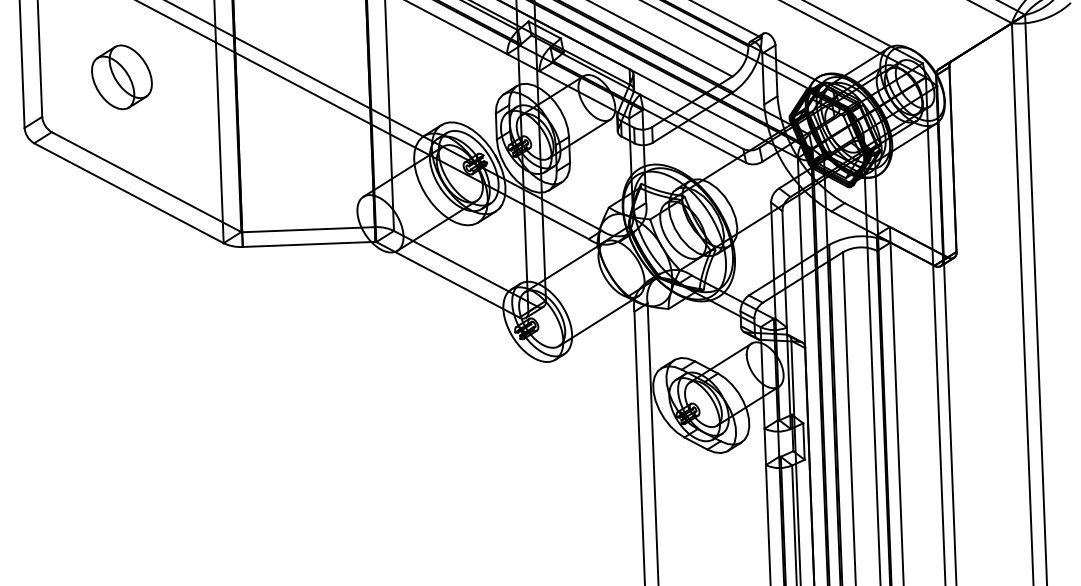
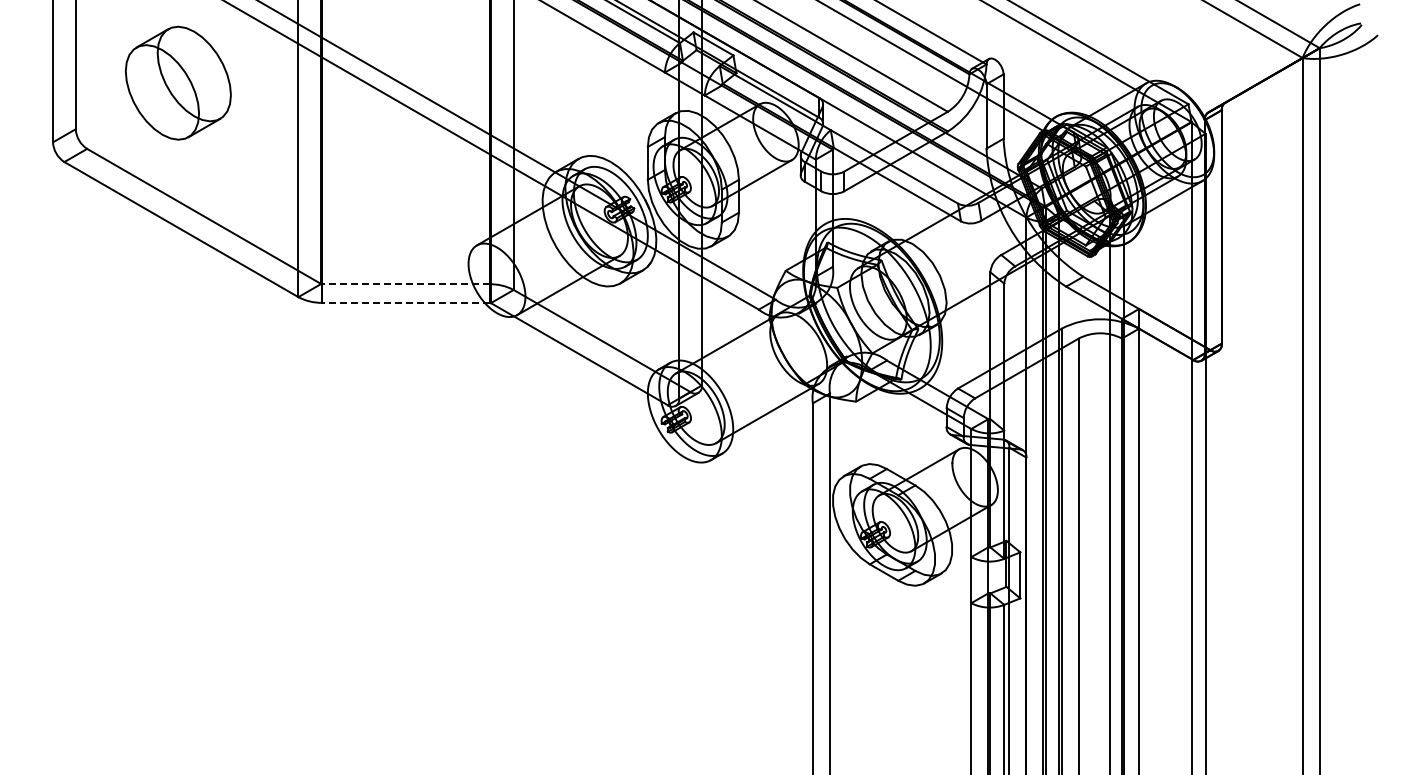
part: (121, 76) -> (177, 82), size x1.4
line: (308, 229) -> (406, 284), solid -> dashed
line: (309, 244) -> (406, 302), solid -> dashed

